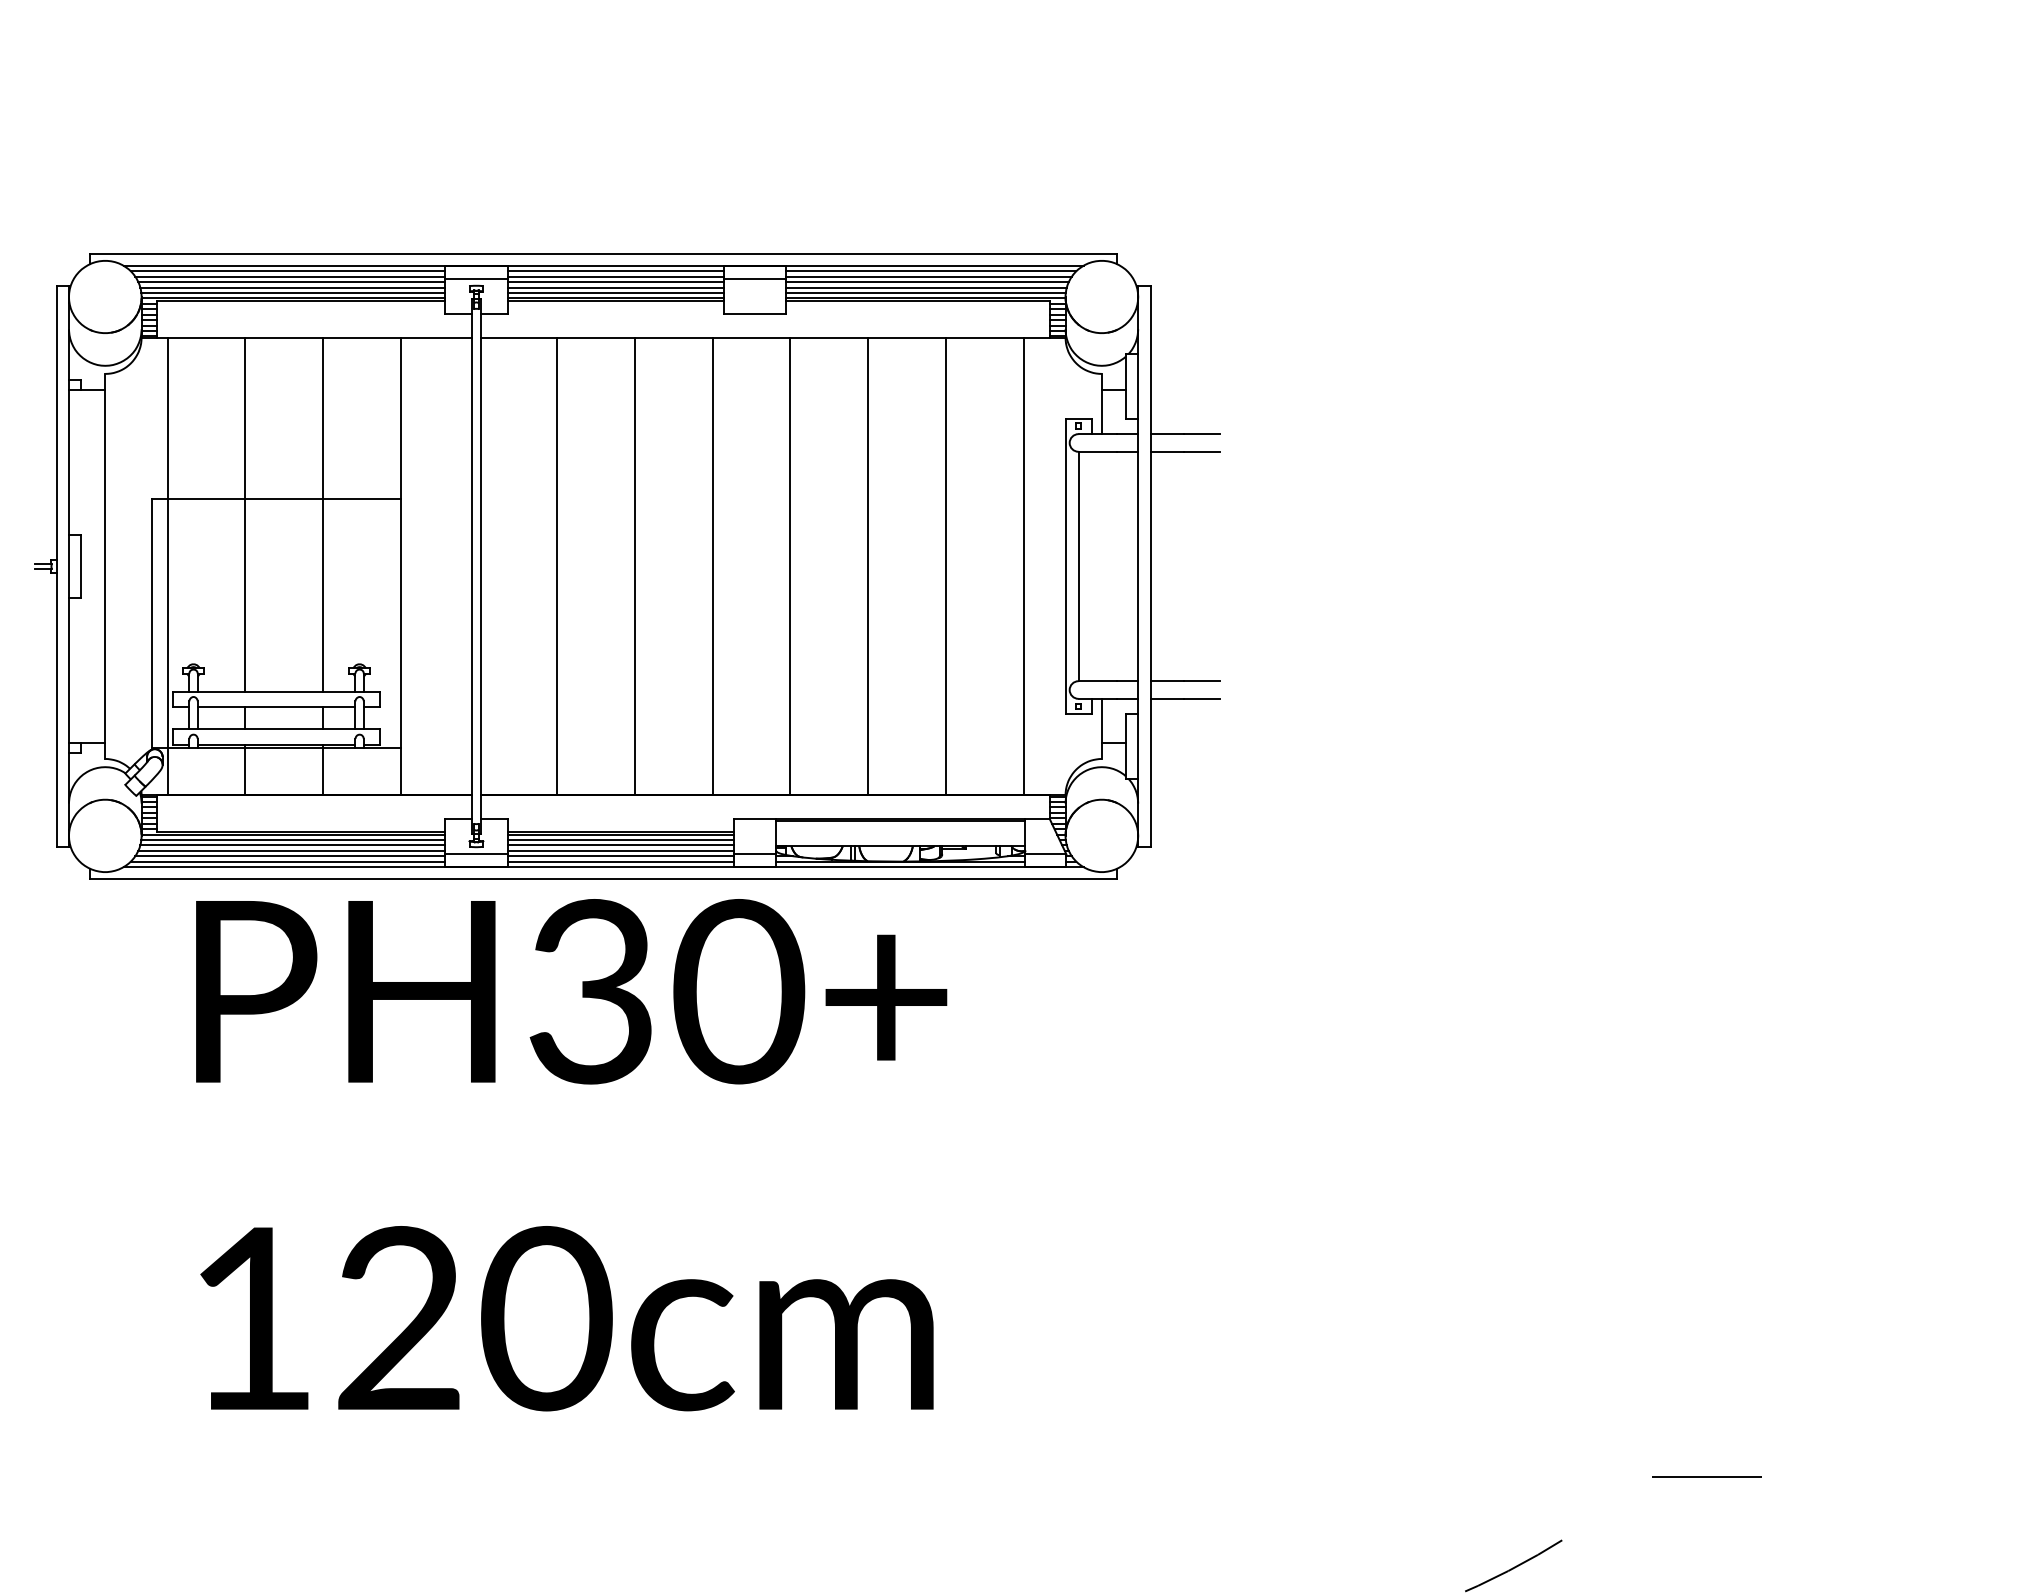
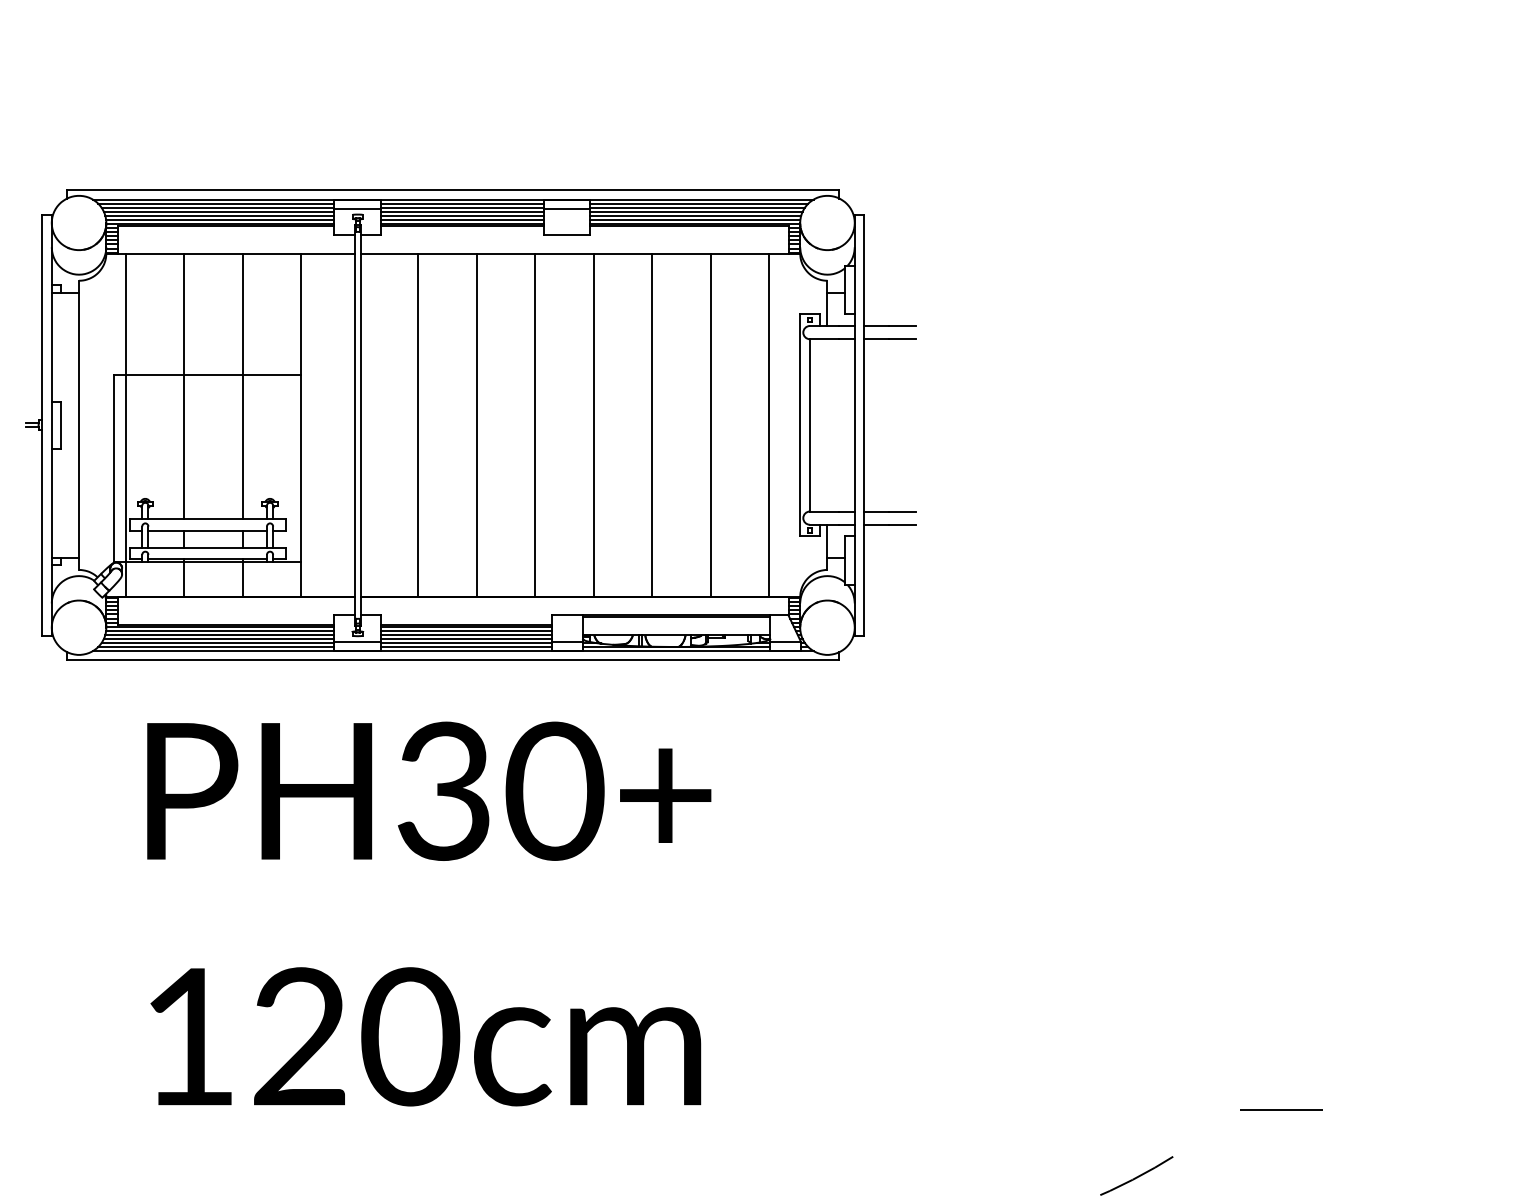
text: (571, 1155) -> (429, 914), moved

